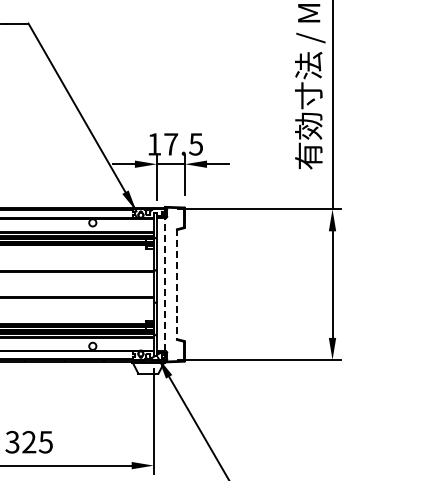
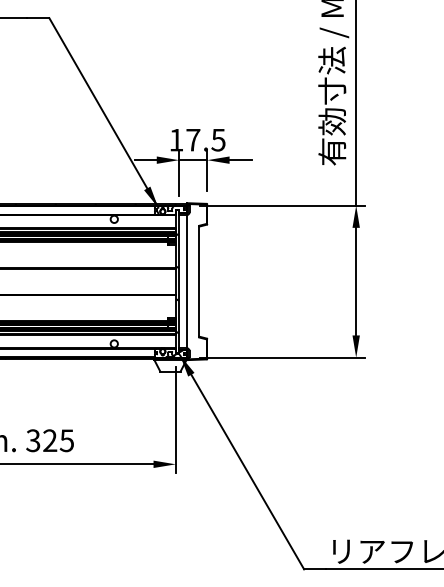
line: (165, 284) -> (187, 281), dashed -> solid
line: (177, 284) -> (199, 281), dashed -> solid

